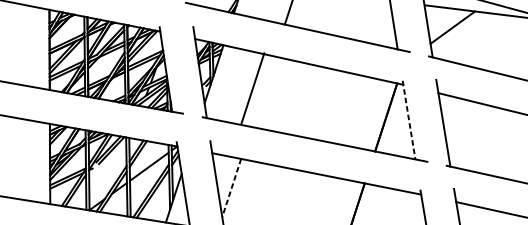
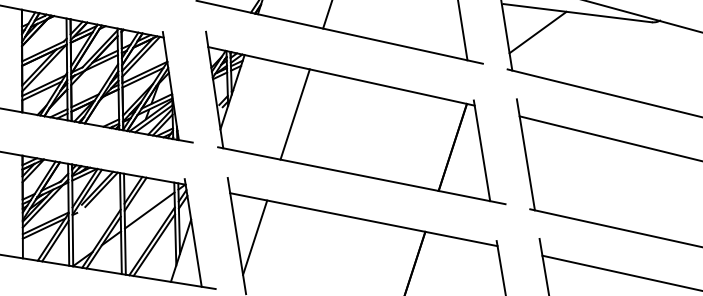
line: (252, 88) -> (294, 114), moved
line: (409, 119) -> (482, 150), dashed -> solid
line: (232, 188) -> (255, 238), dashed -> solid

